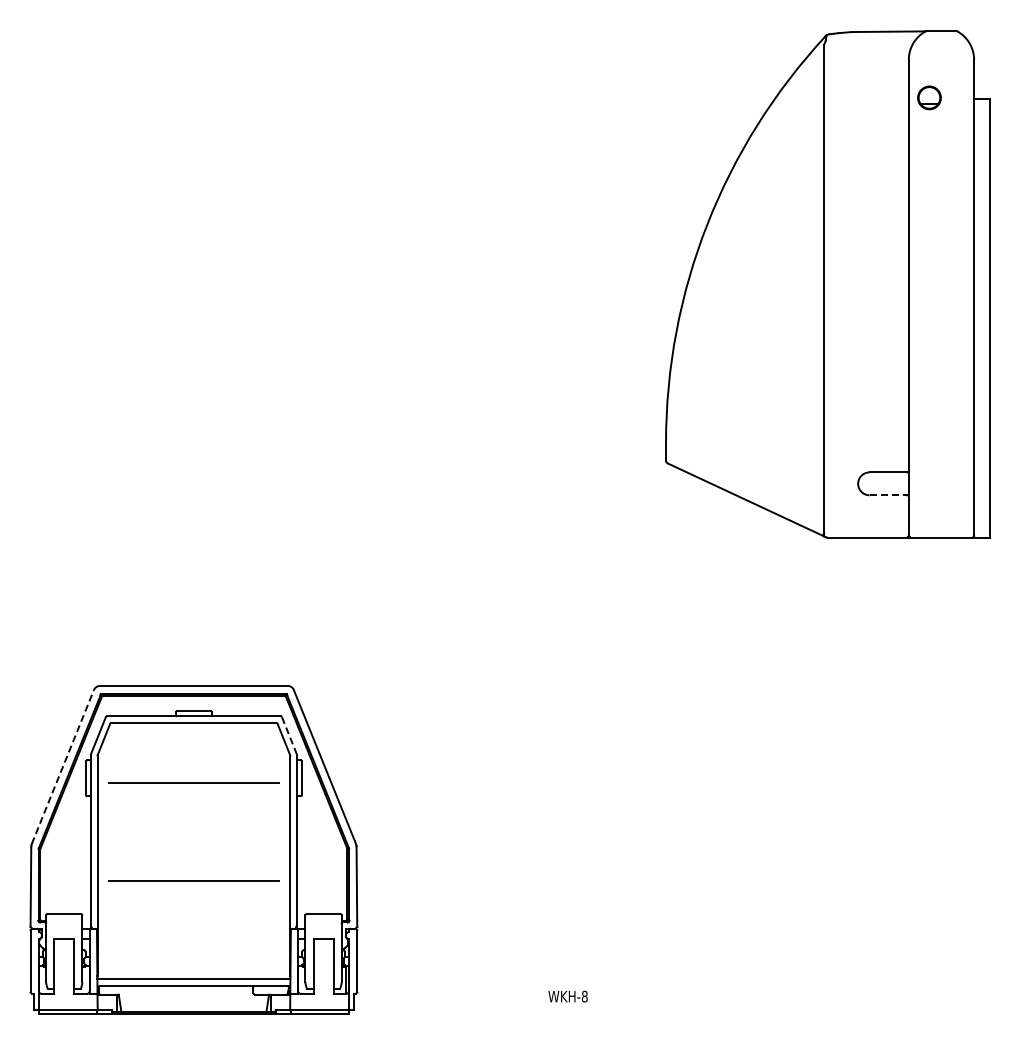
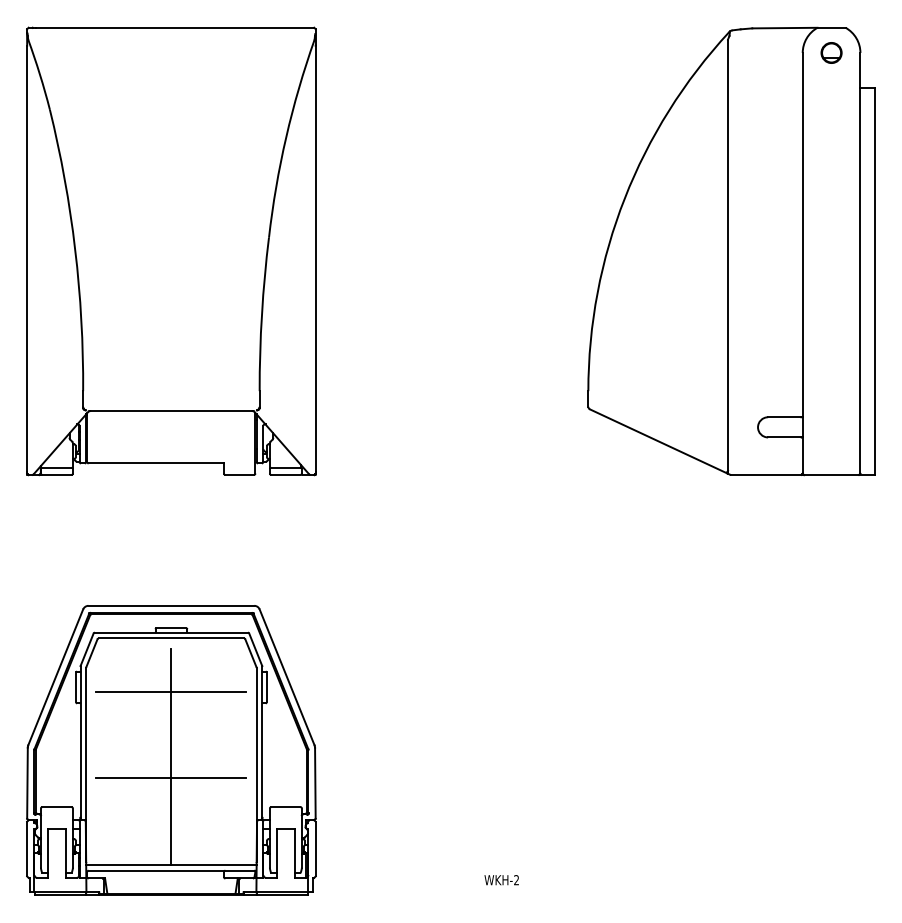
part: (929, 97) -> (831, 52), moved
part: (193, 284) -> (171, 251), added
line: (889, 495) -> (785, 437), dashed -> solid
line: (289, 735) -> (255, 649), dashed -> solid
line: (63, 766) -> (56, 676), dashed -> solid
line: (193, 856) -> (171, 756), added
text: (584, 996) -> (516, 880), WKH-8 -> WKH-2

